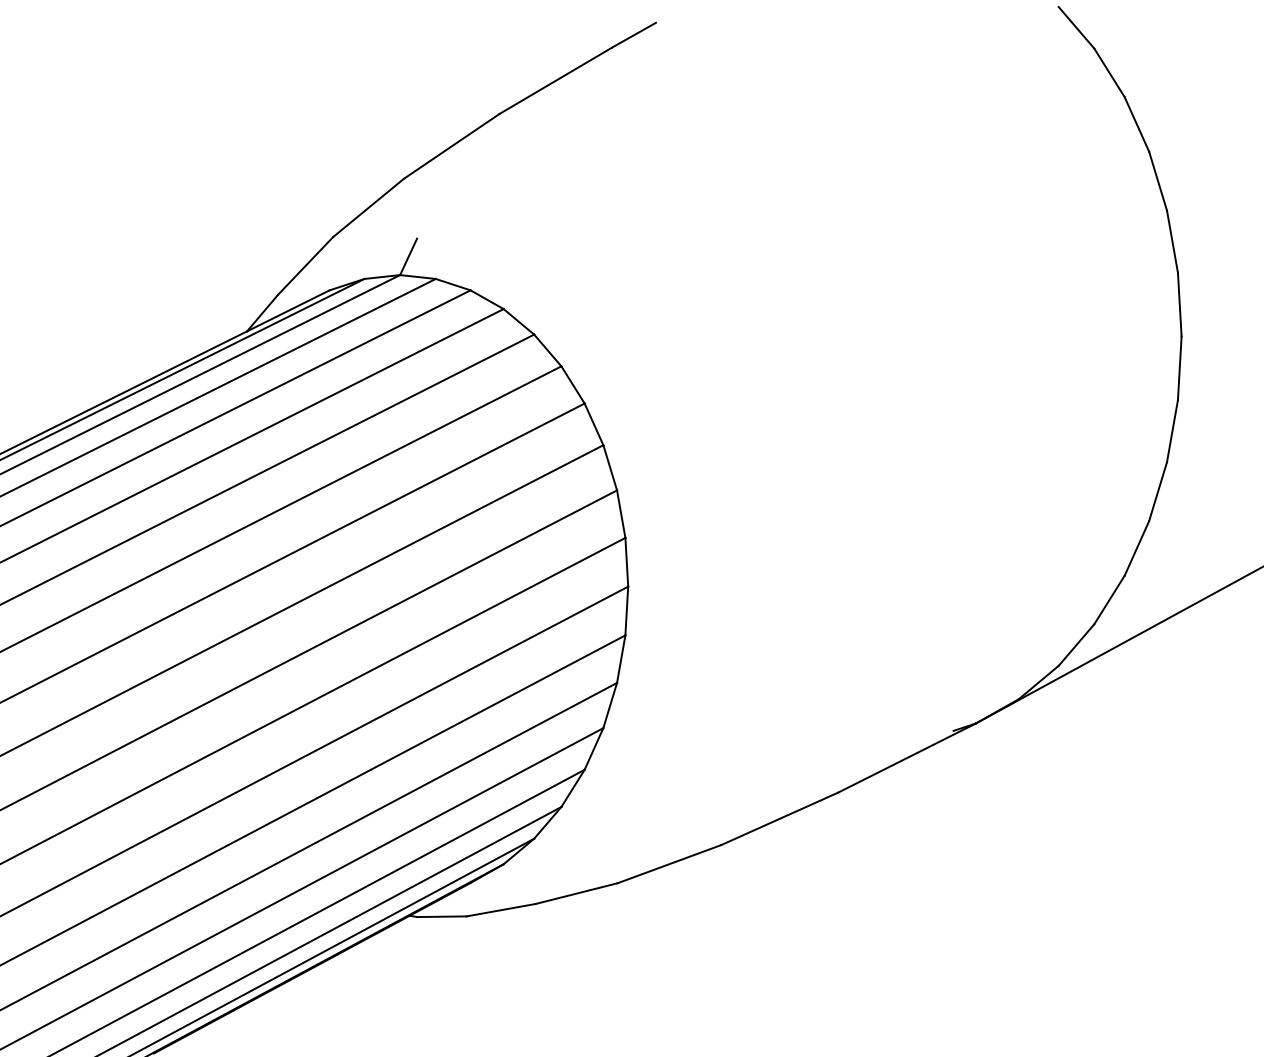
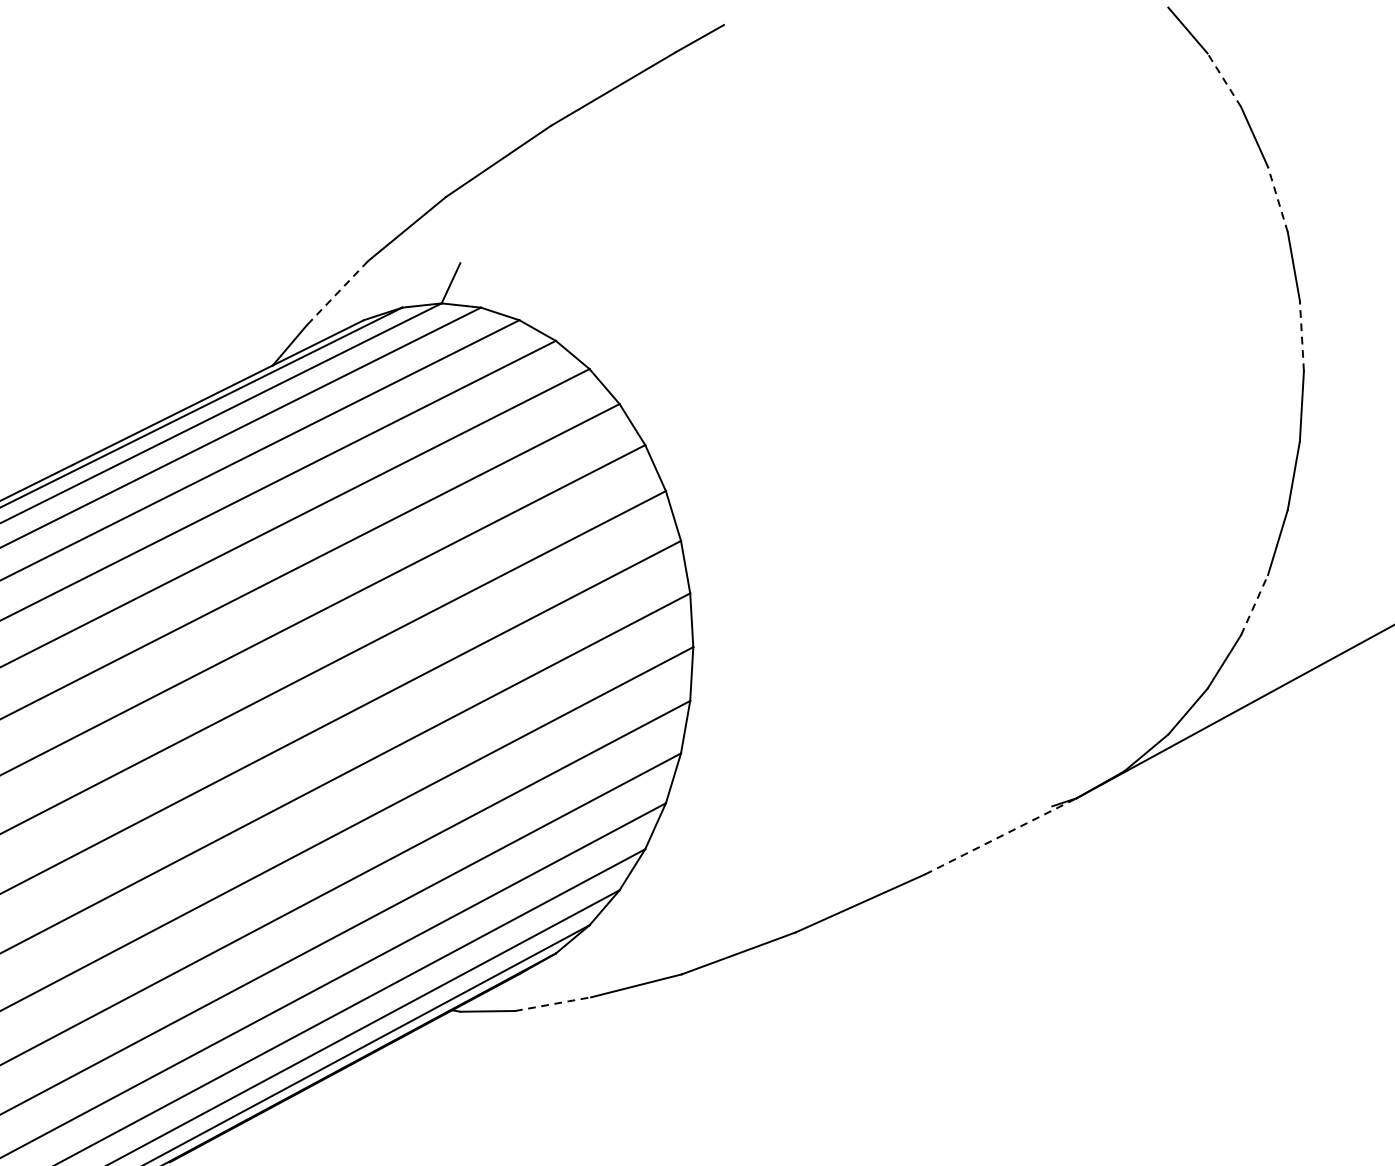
line: (1109, 72) -> (1224, 79), solid -> dashed
line: (1158, 181) -> (1278, 200), solid -> dashed
line: (305, 266) -> (337, 293), solid -> dashed
line: (1179, 304) -> (1301, 335), solid -> dashed
line: (1136, 548) -> (1254, 605), solid -> dashed
line: (906, 758) -> (1000, 836), solid -> dashed
line: (501, 910) -> (553, 1004), solid -> dashed

